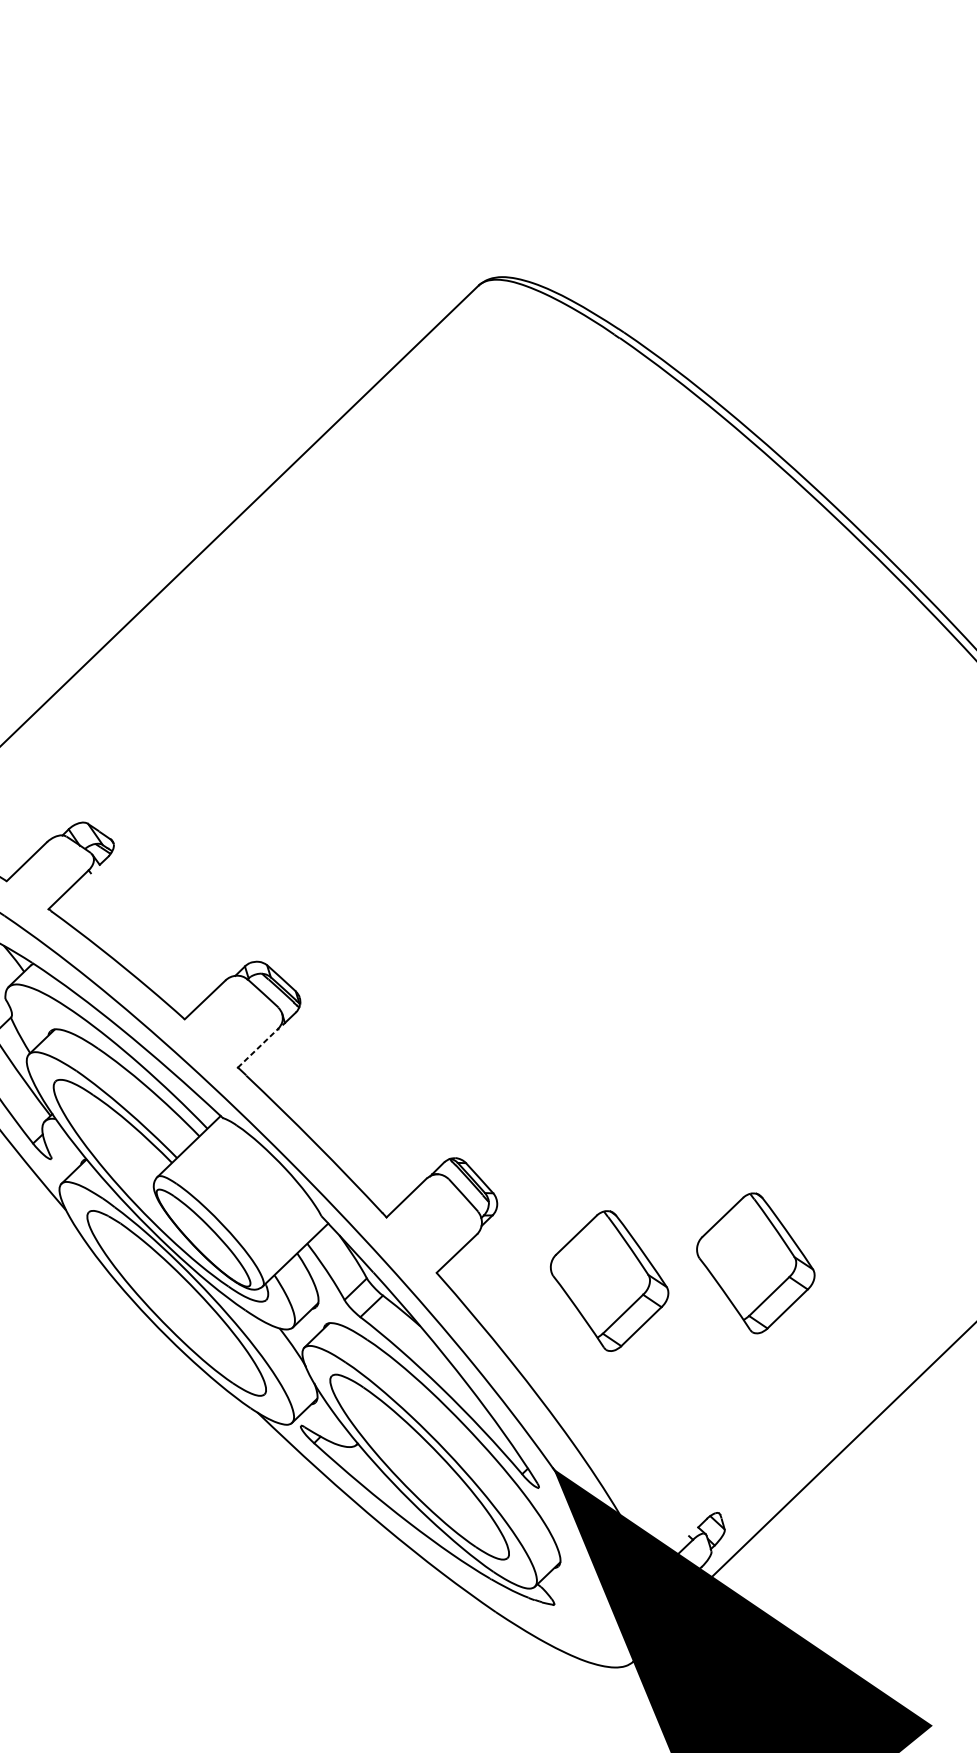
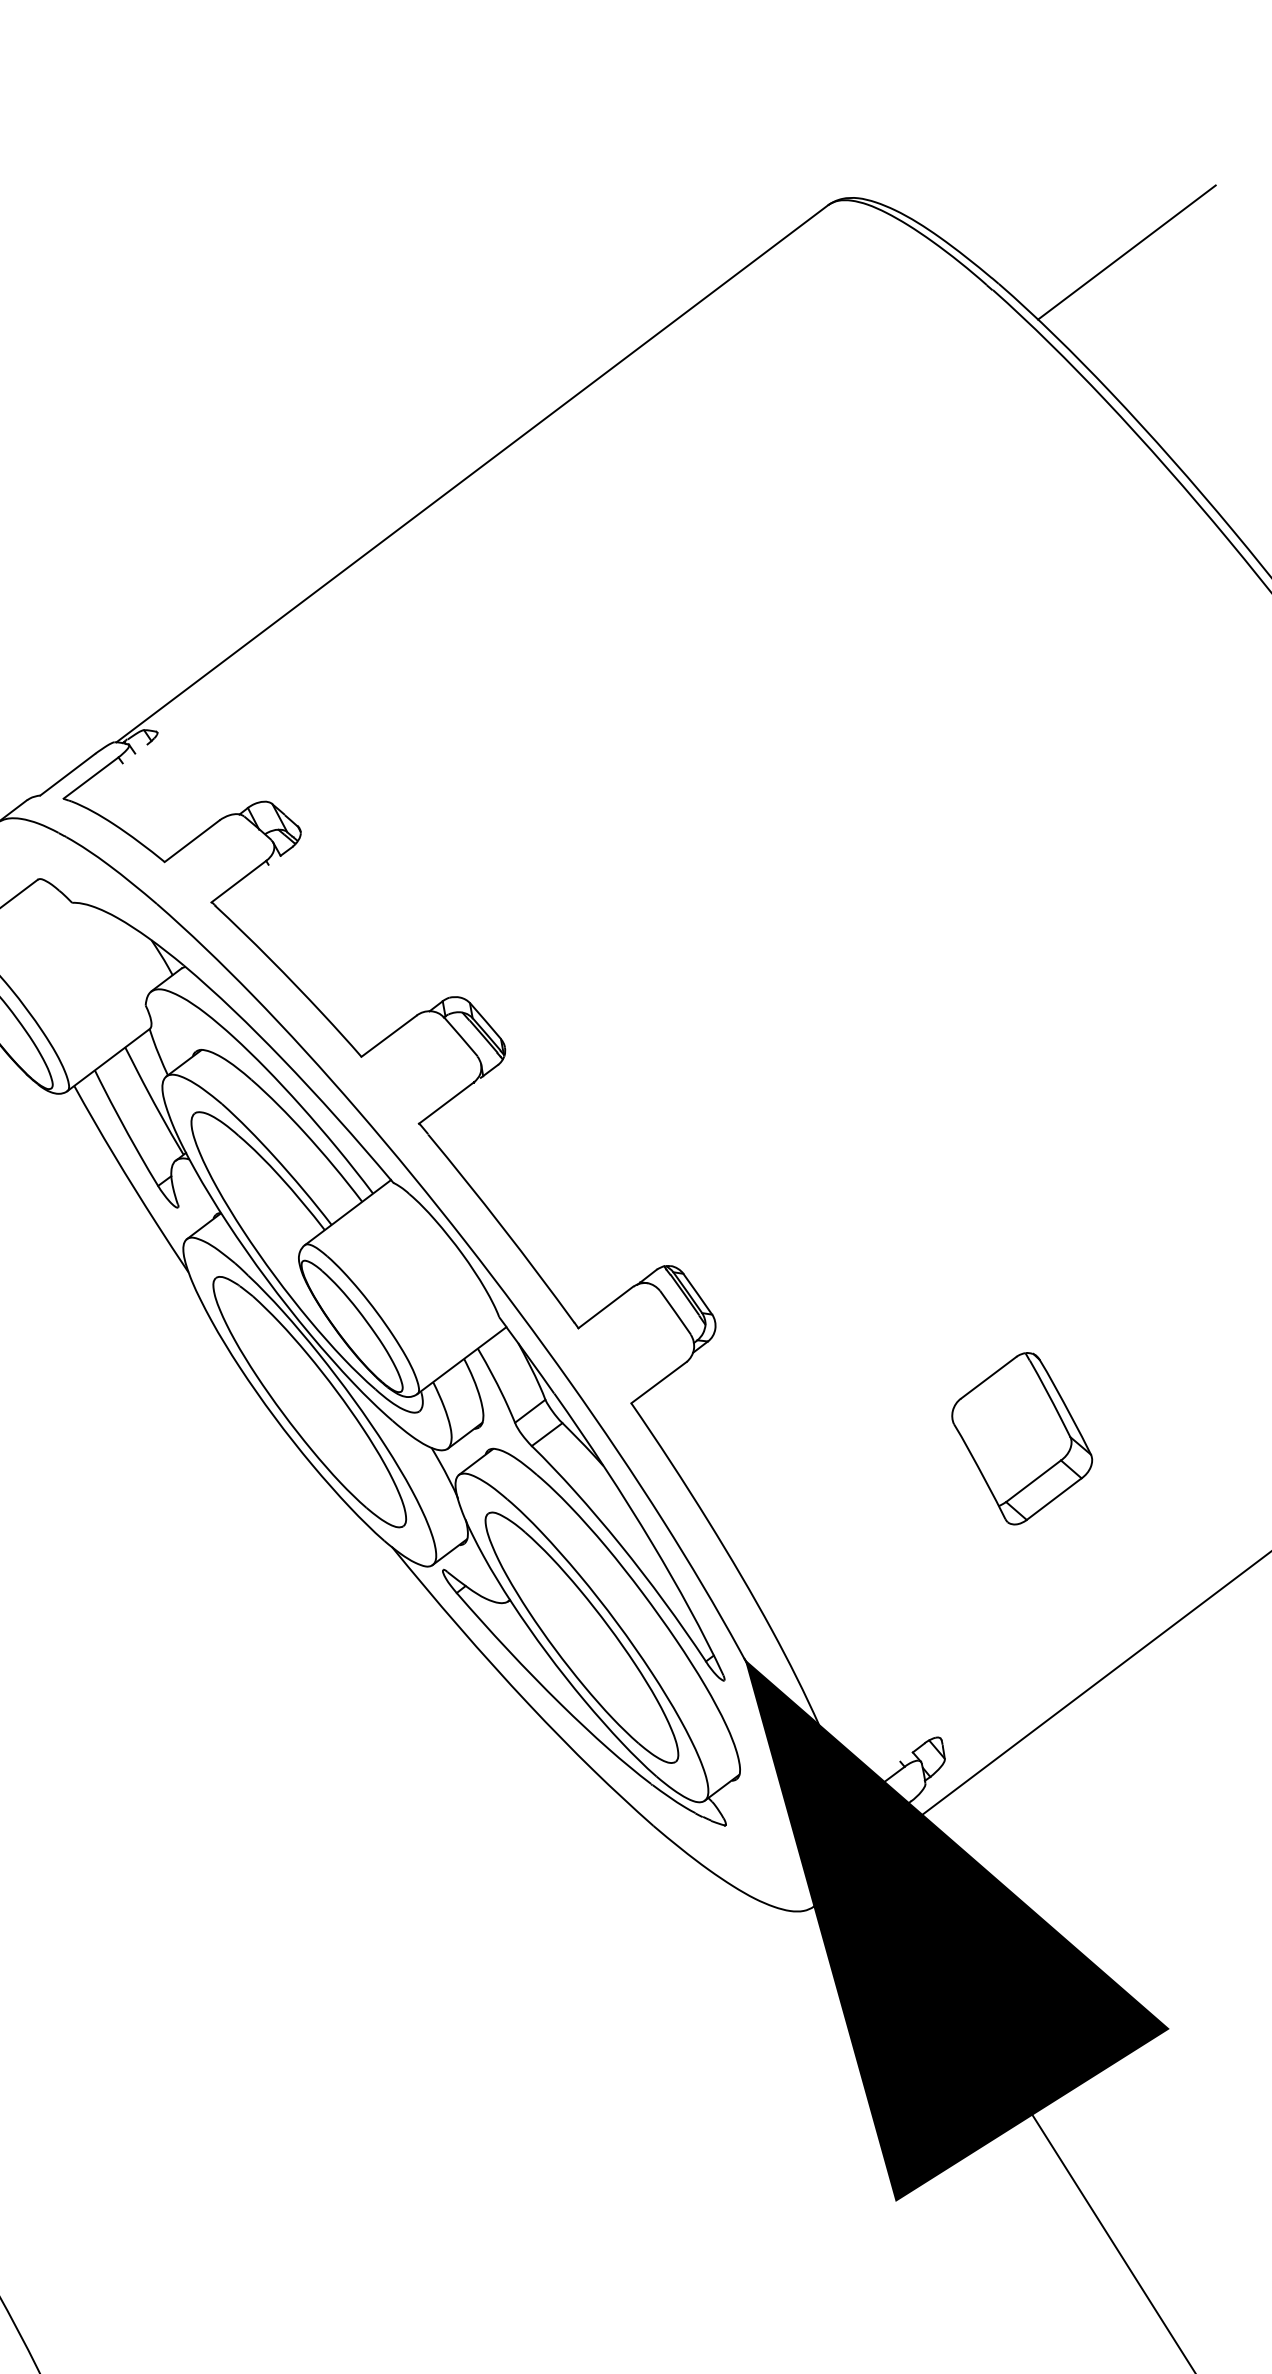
line: (724, 294) -> (1126, 252), added
line: (257, 1047) -> (446, 1102), dashed -> solid
part: (609, 1280) -> (841, 1438), removed

